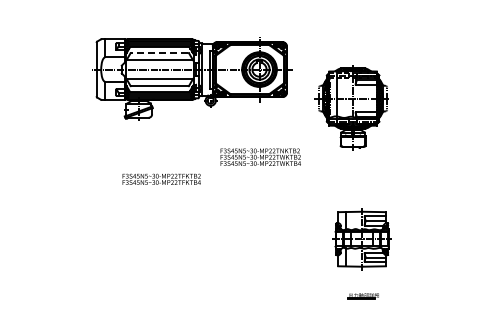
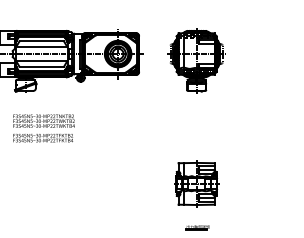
line: (159, 52) -> (41, 40), dashed -> solid
part: (351, 107) -> (195, 60), moved
text: (260, 156) -> (43, 120), moved

